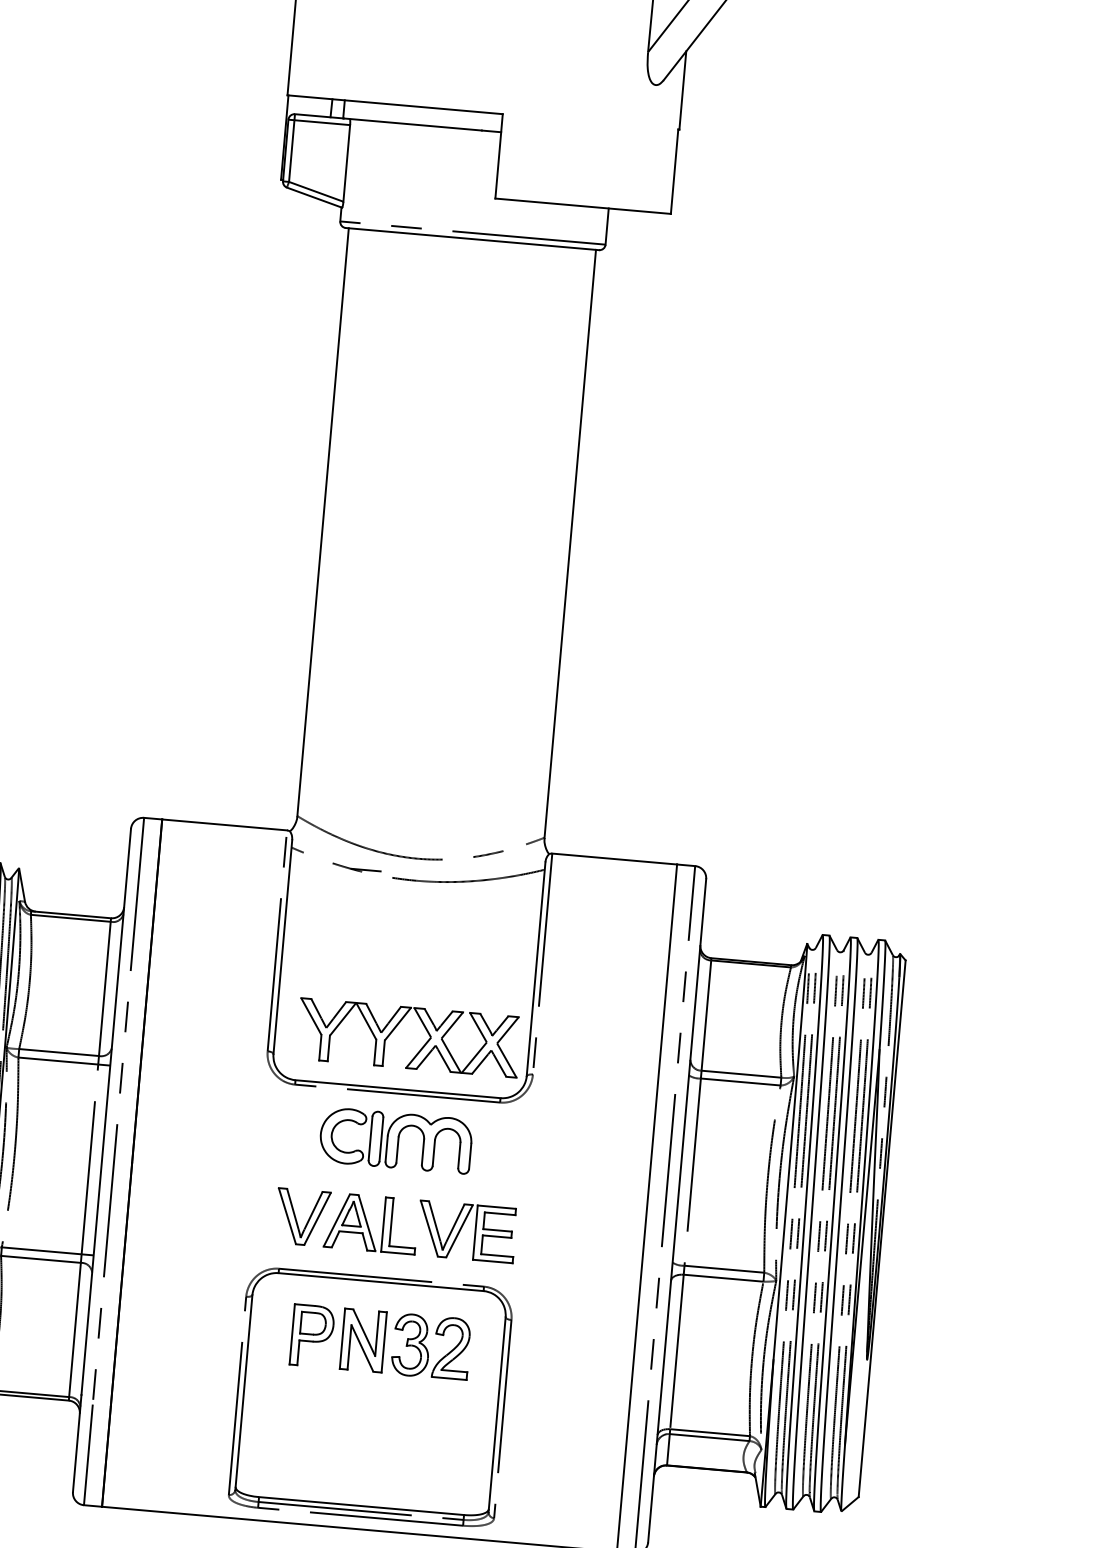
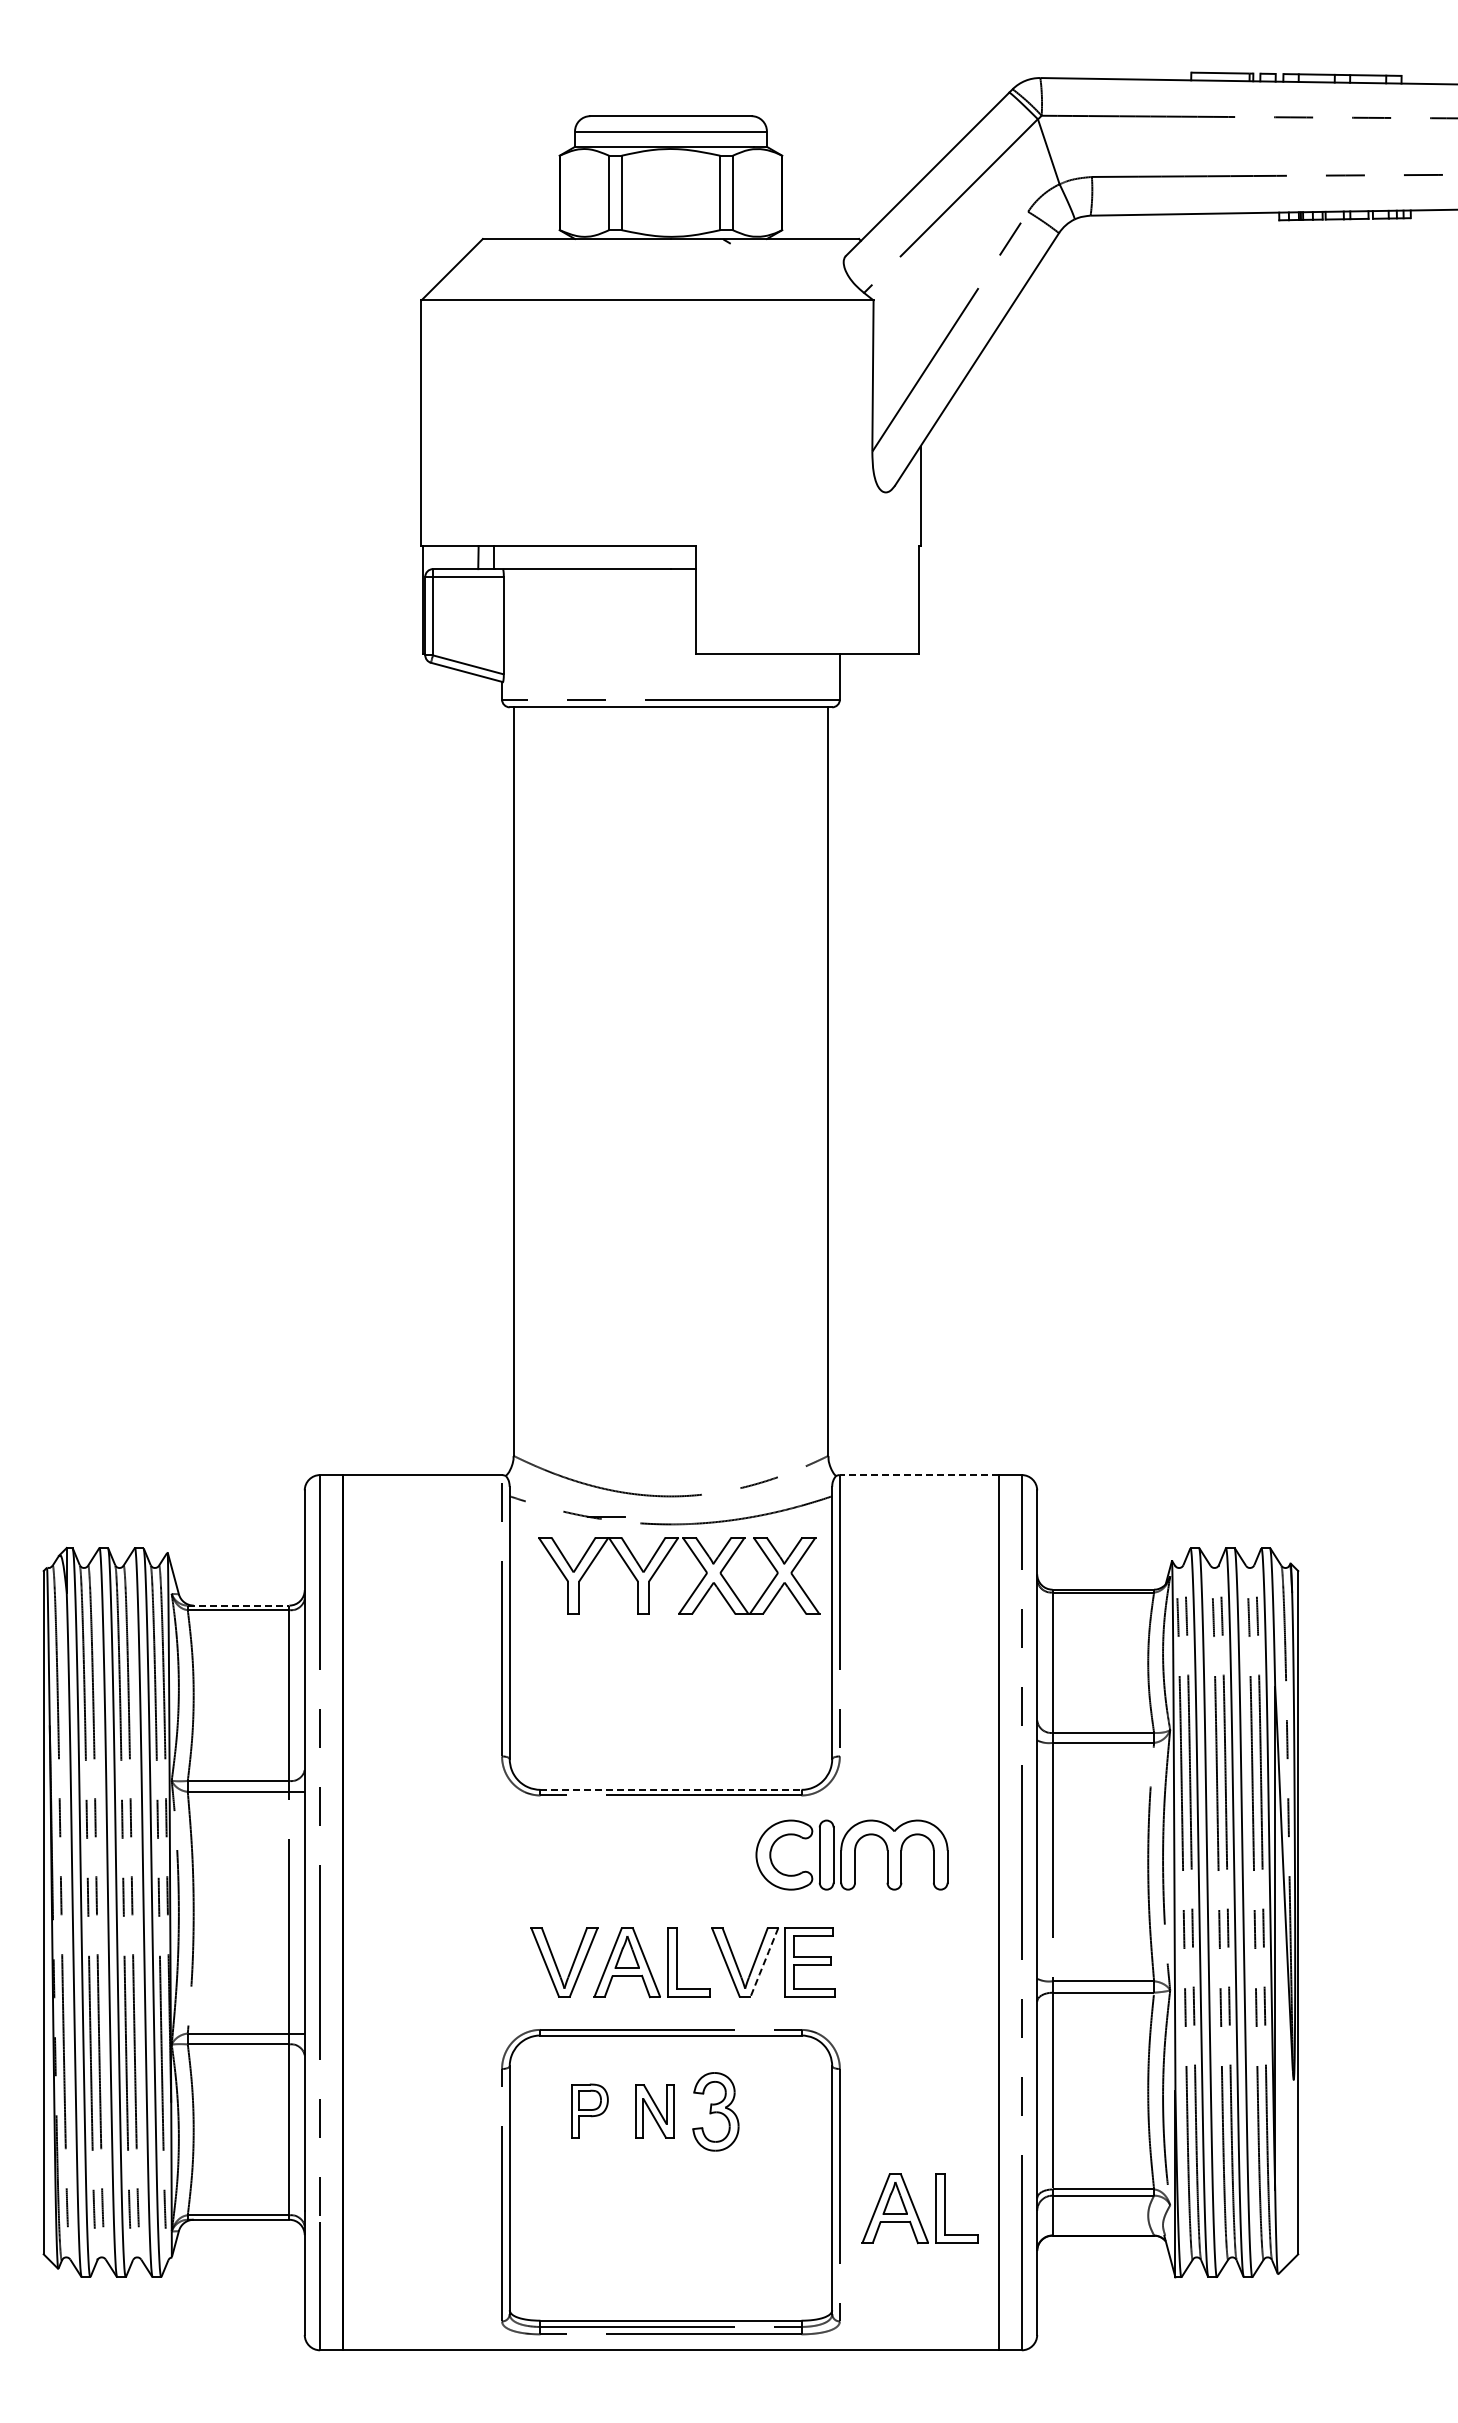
line: (614, 859) -> (918, 1475), solid -> dashed
line: (71, 914) -> (238, 1605), solid -> dashed
part: (421, 1047) -> (696, 1586), moved
line: (397, 1088) -> (670, 1789), solid -> dashed
part: (395, 1140) -> (851, 1854), moved
line: (459, 1231) -> (764, 1962), solid -> dashed
part: (311, 1336) -> (589, 2111), size x0.7
part: (362, 1340) -> (654, 2111), size x0.7
part: (451, 1348) -> (767, 2111), removed
part: (564, 1435) -> (919, 2208), added

